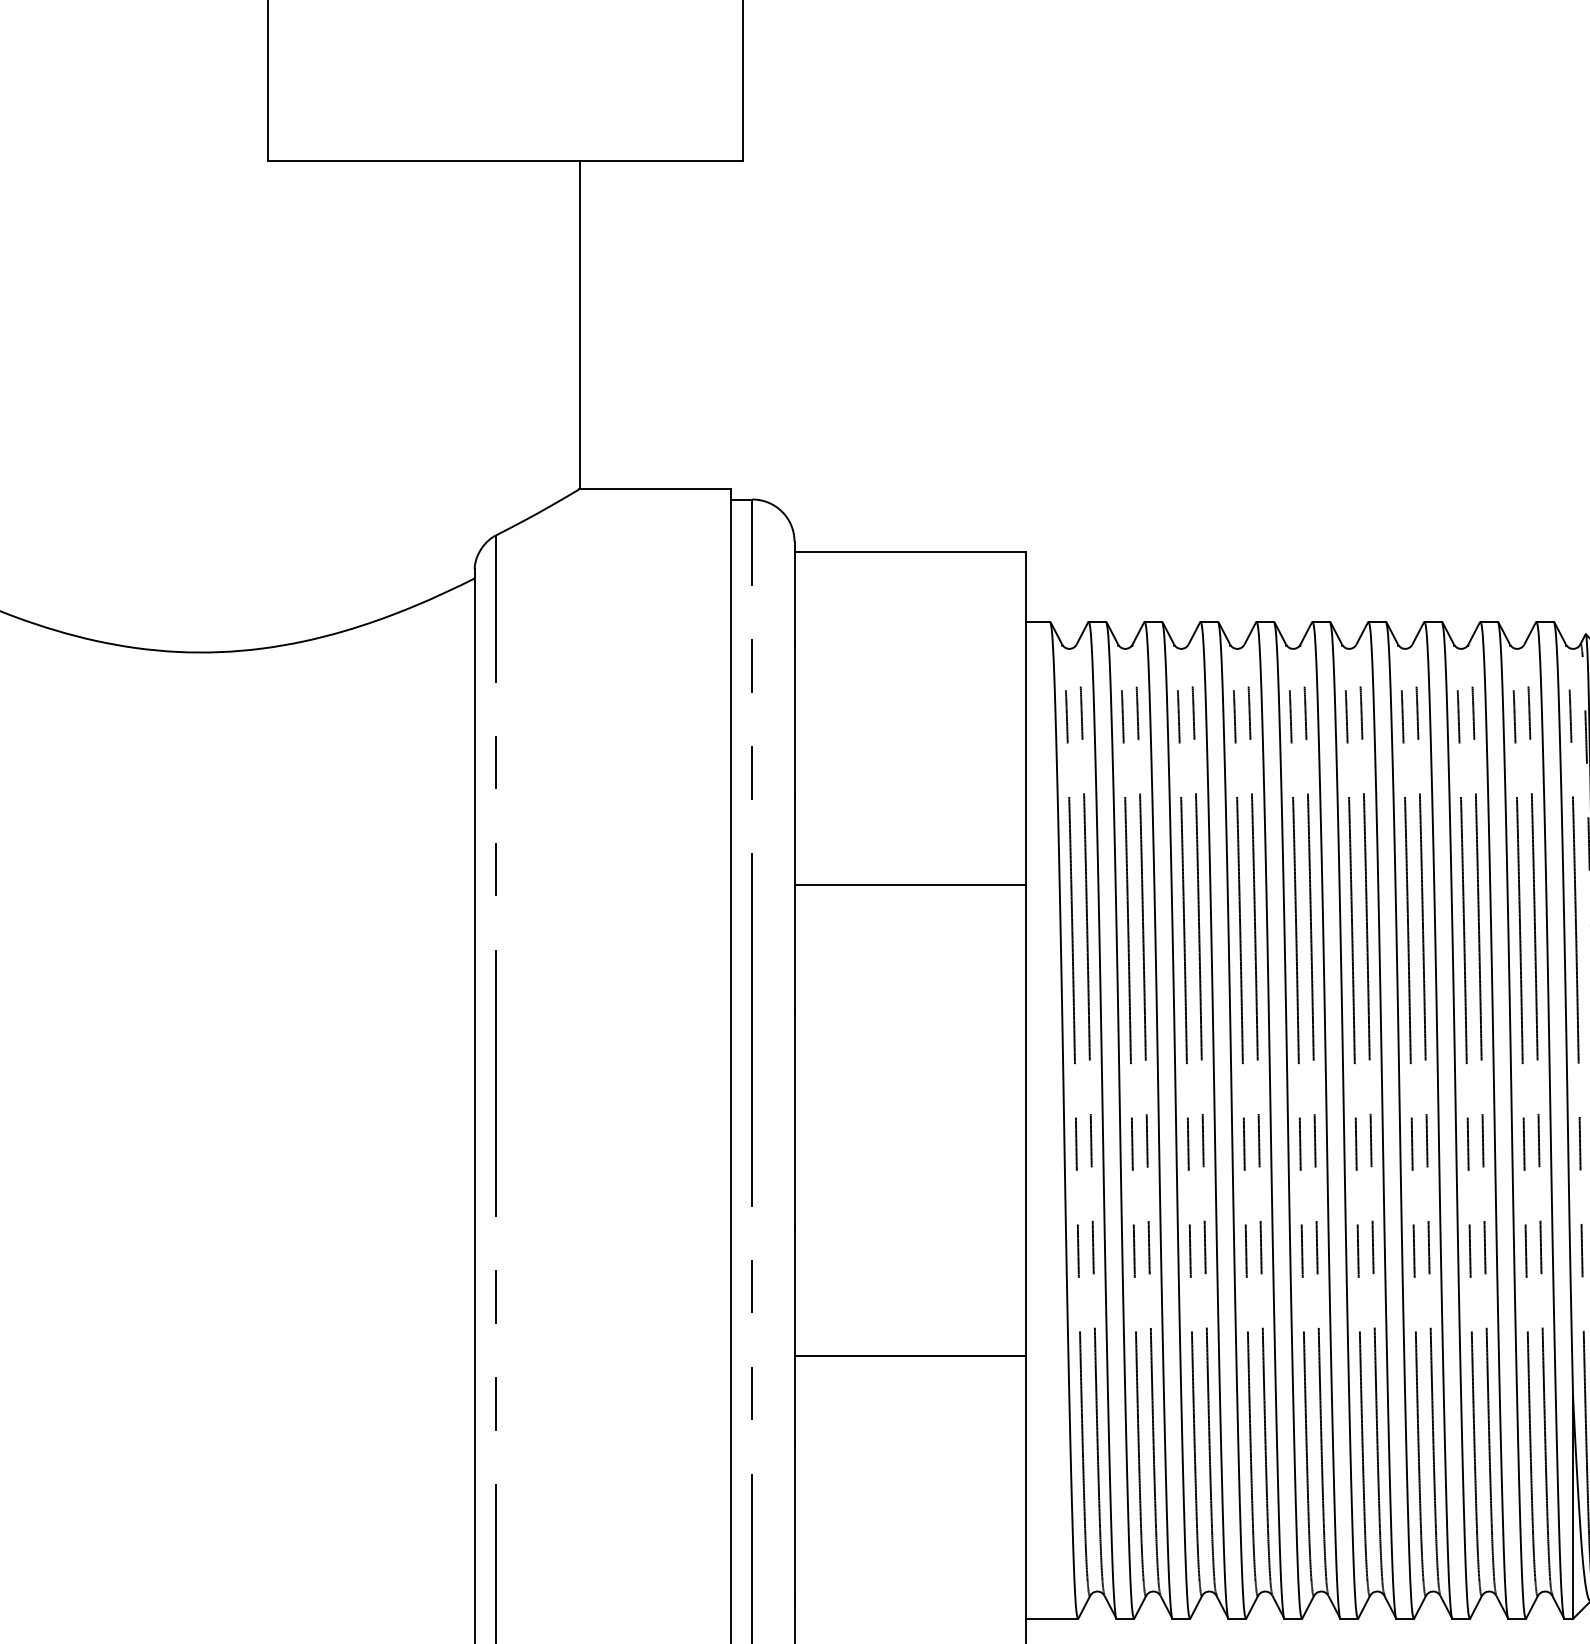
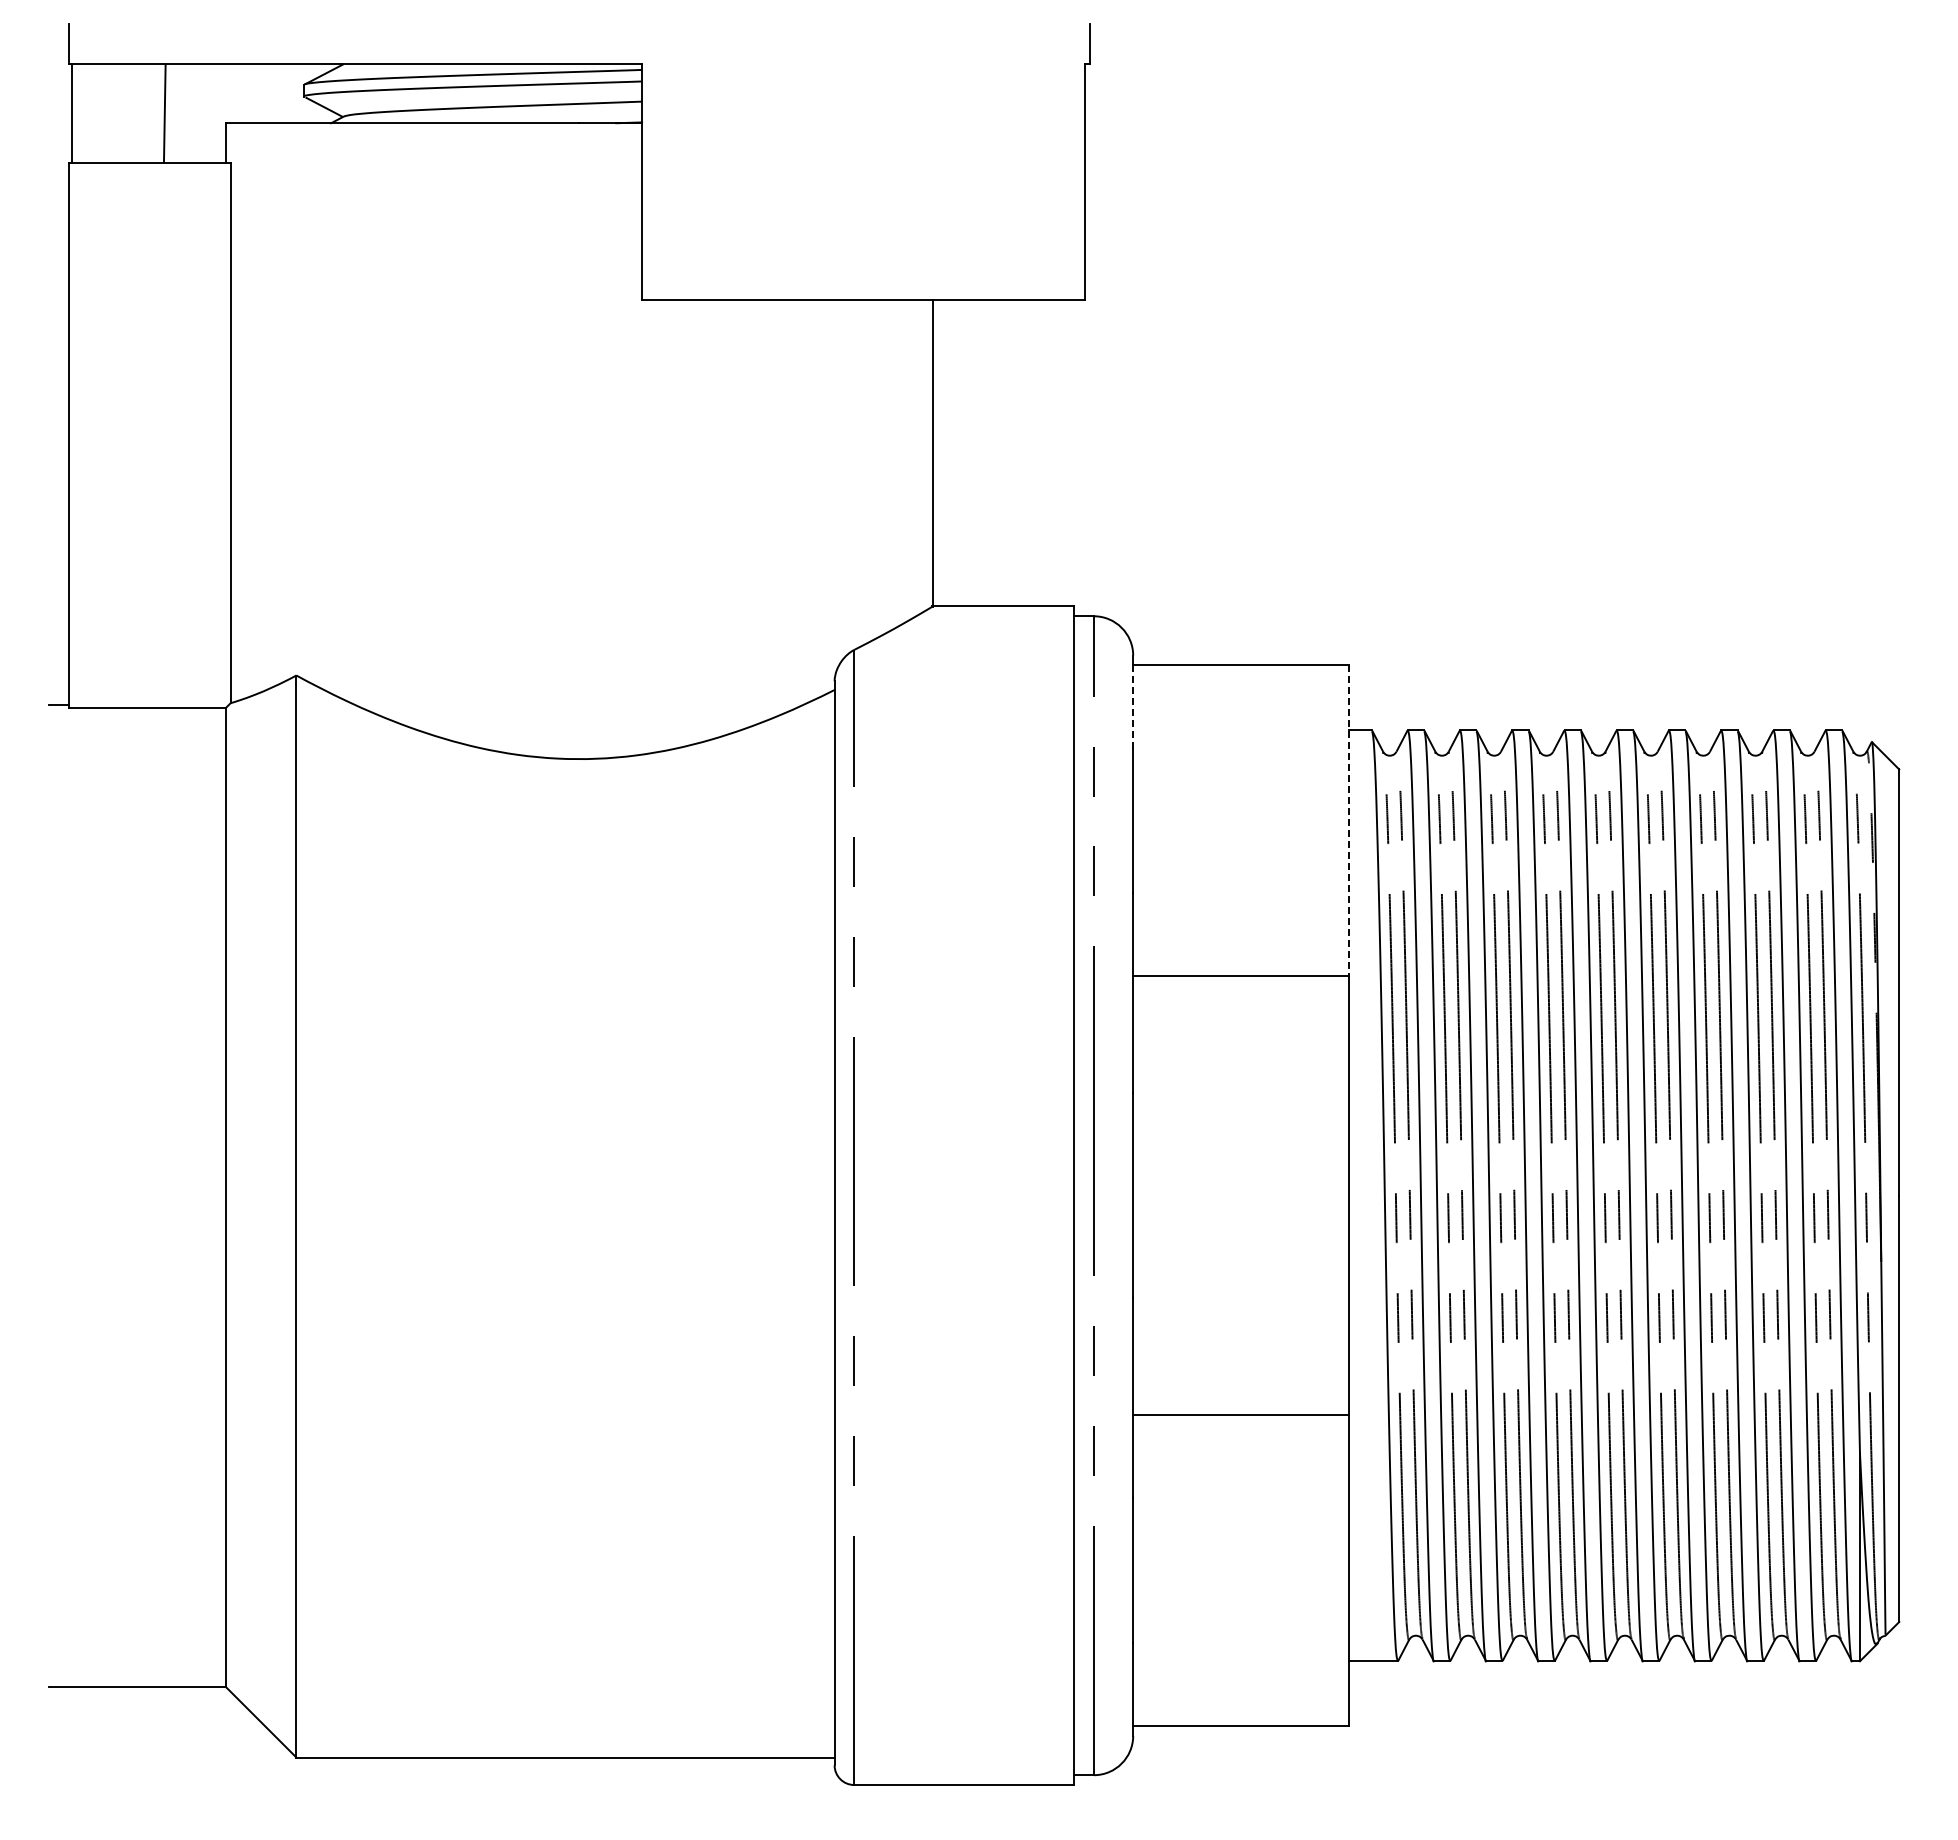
line: (794, 597) -> (1133, 707), solid -> dashed
line: (1026, 719) -> (1349, 821), solid -> dashed

